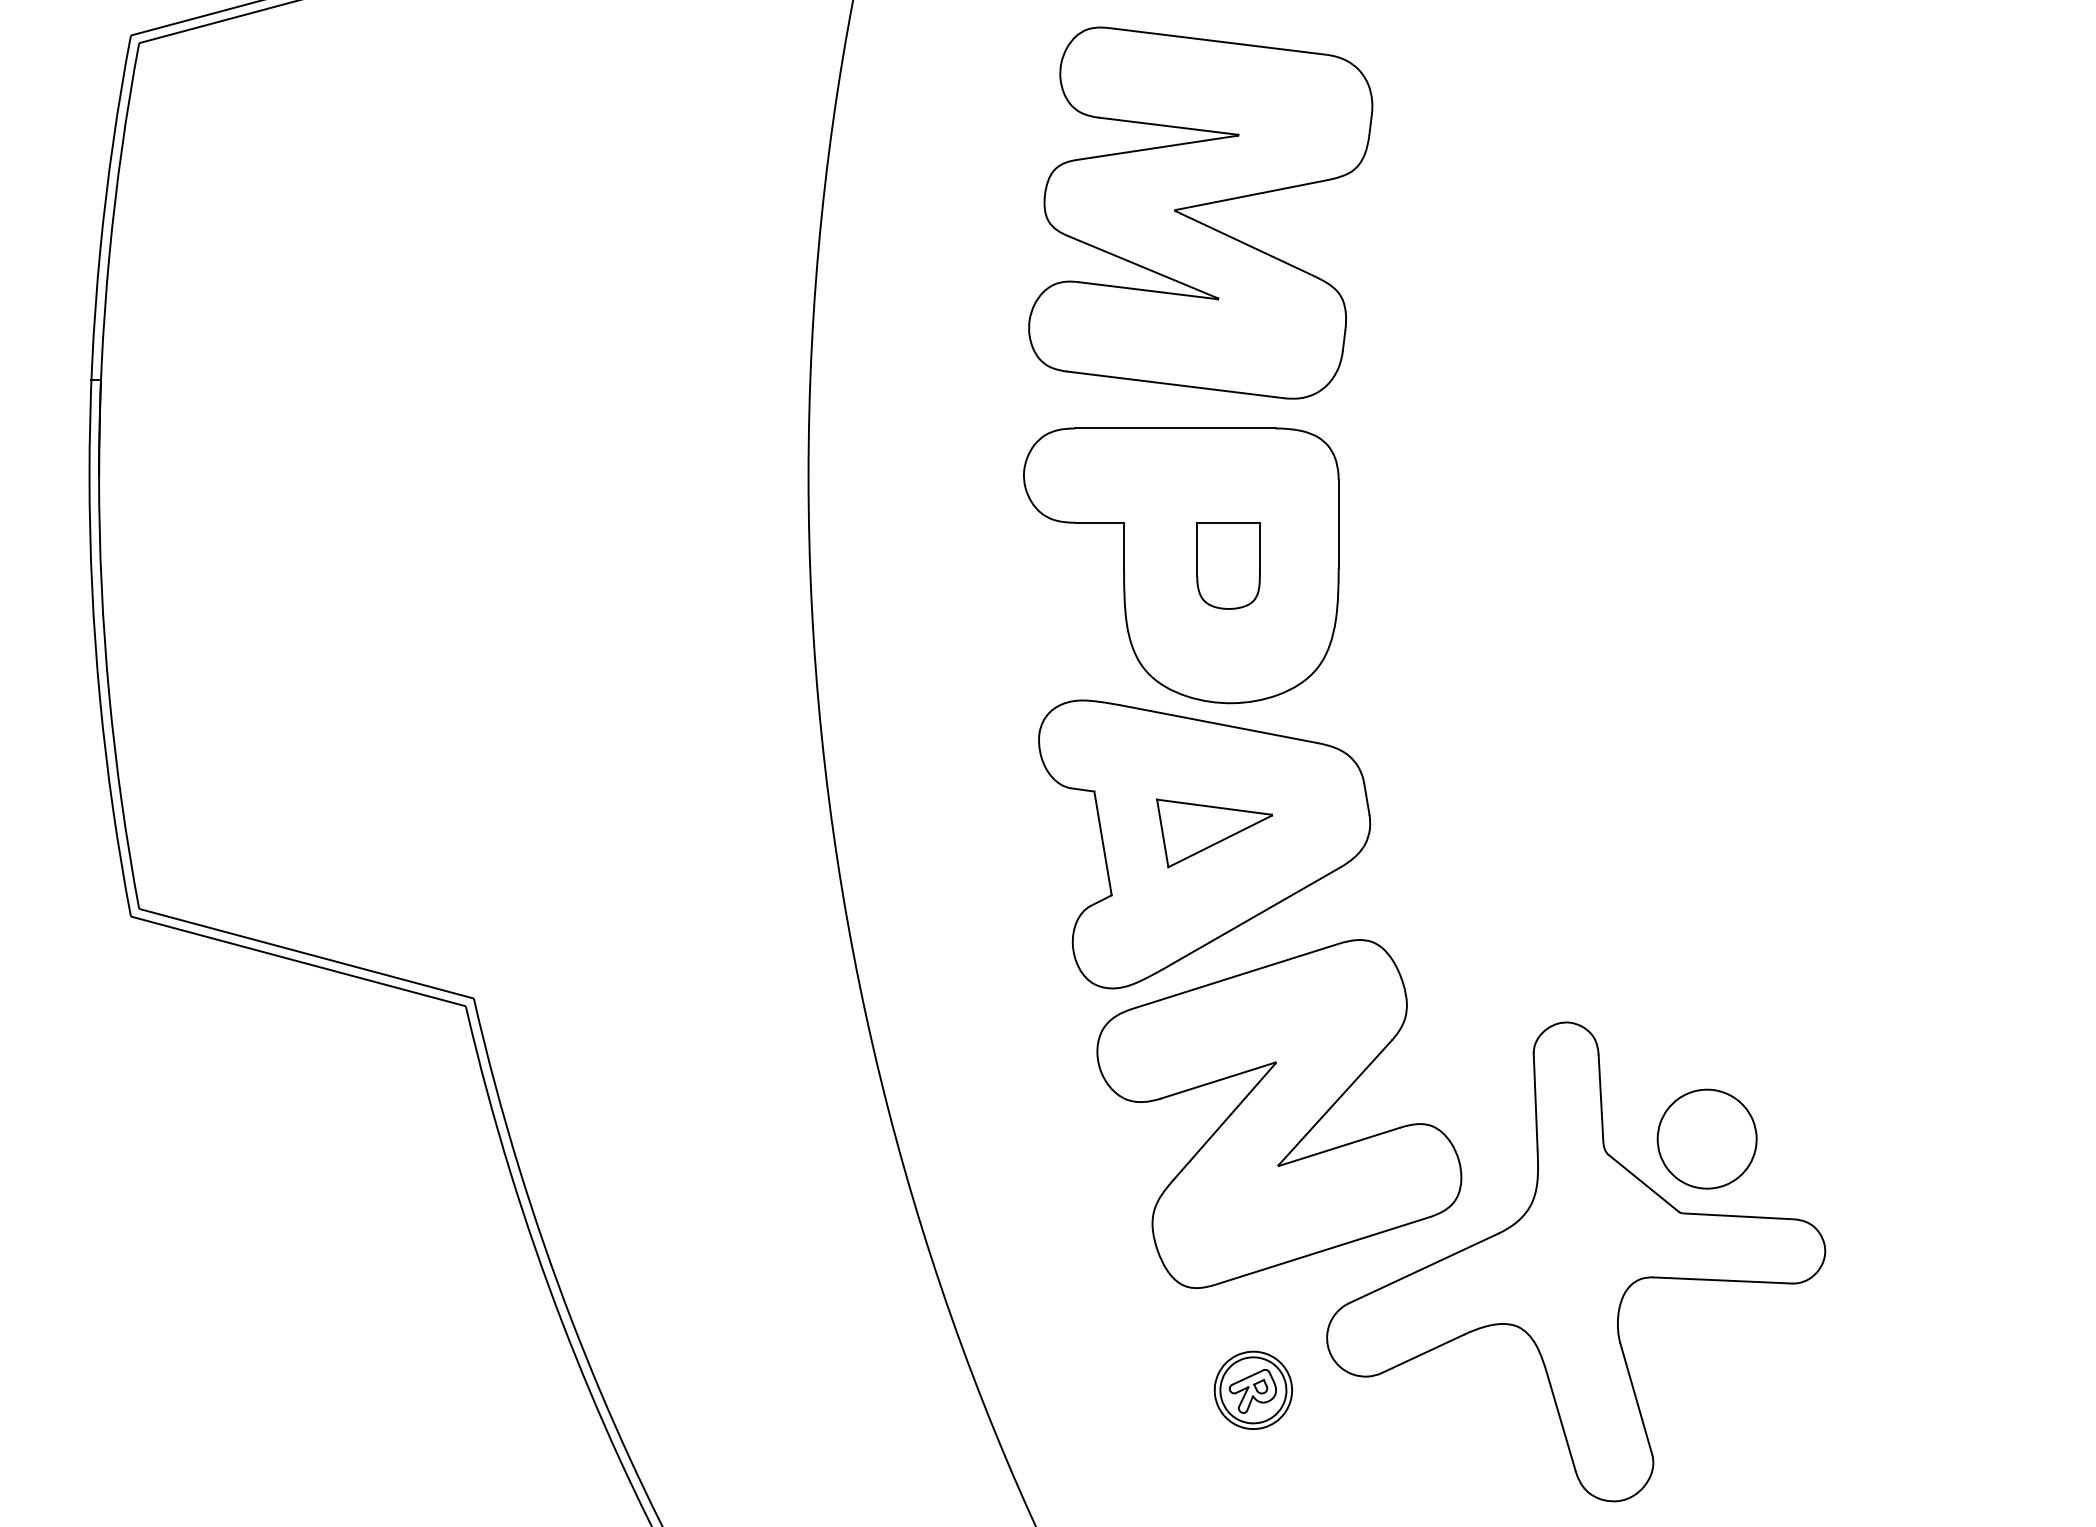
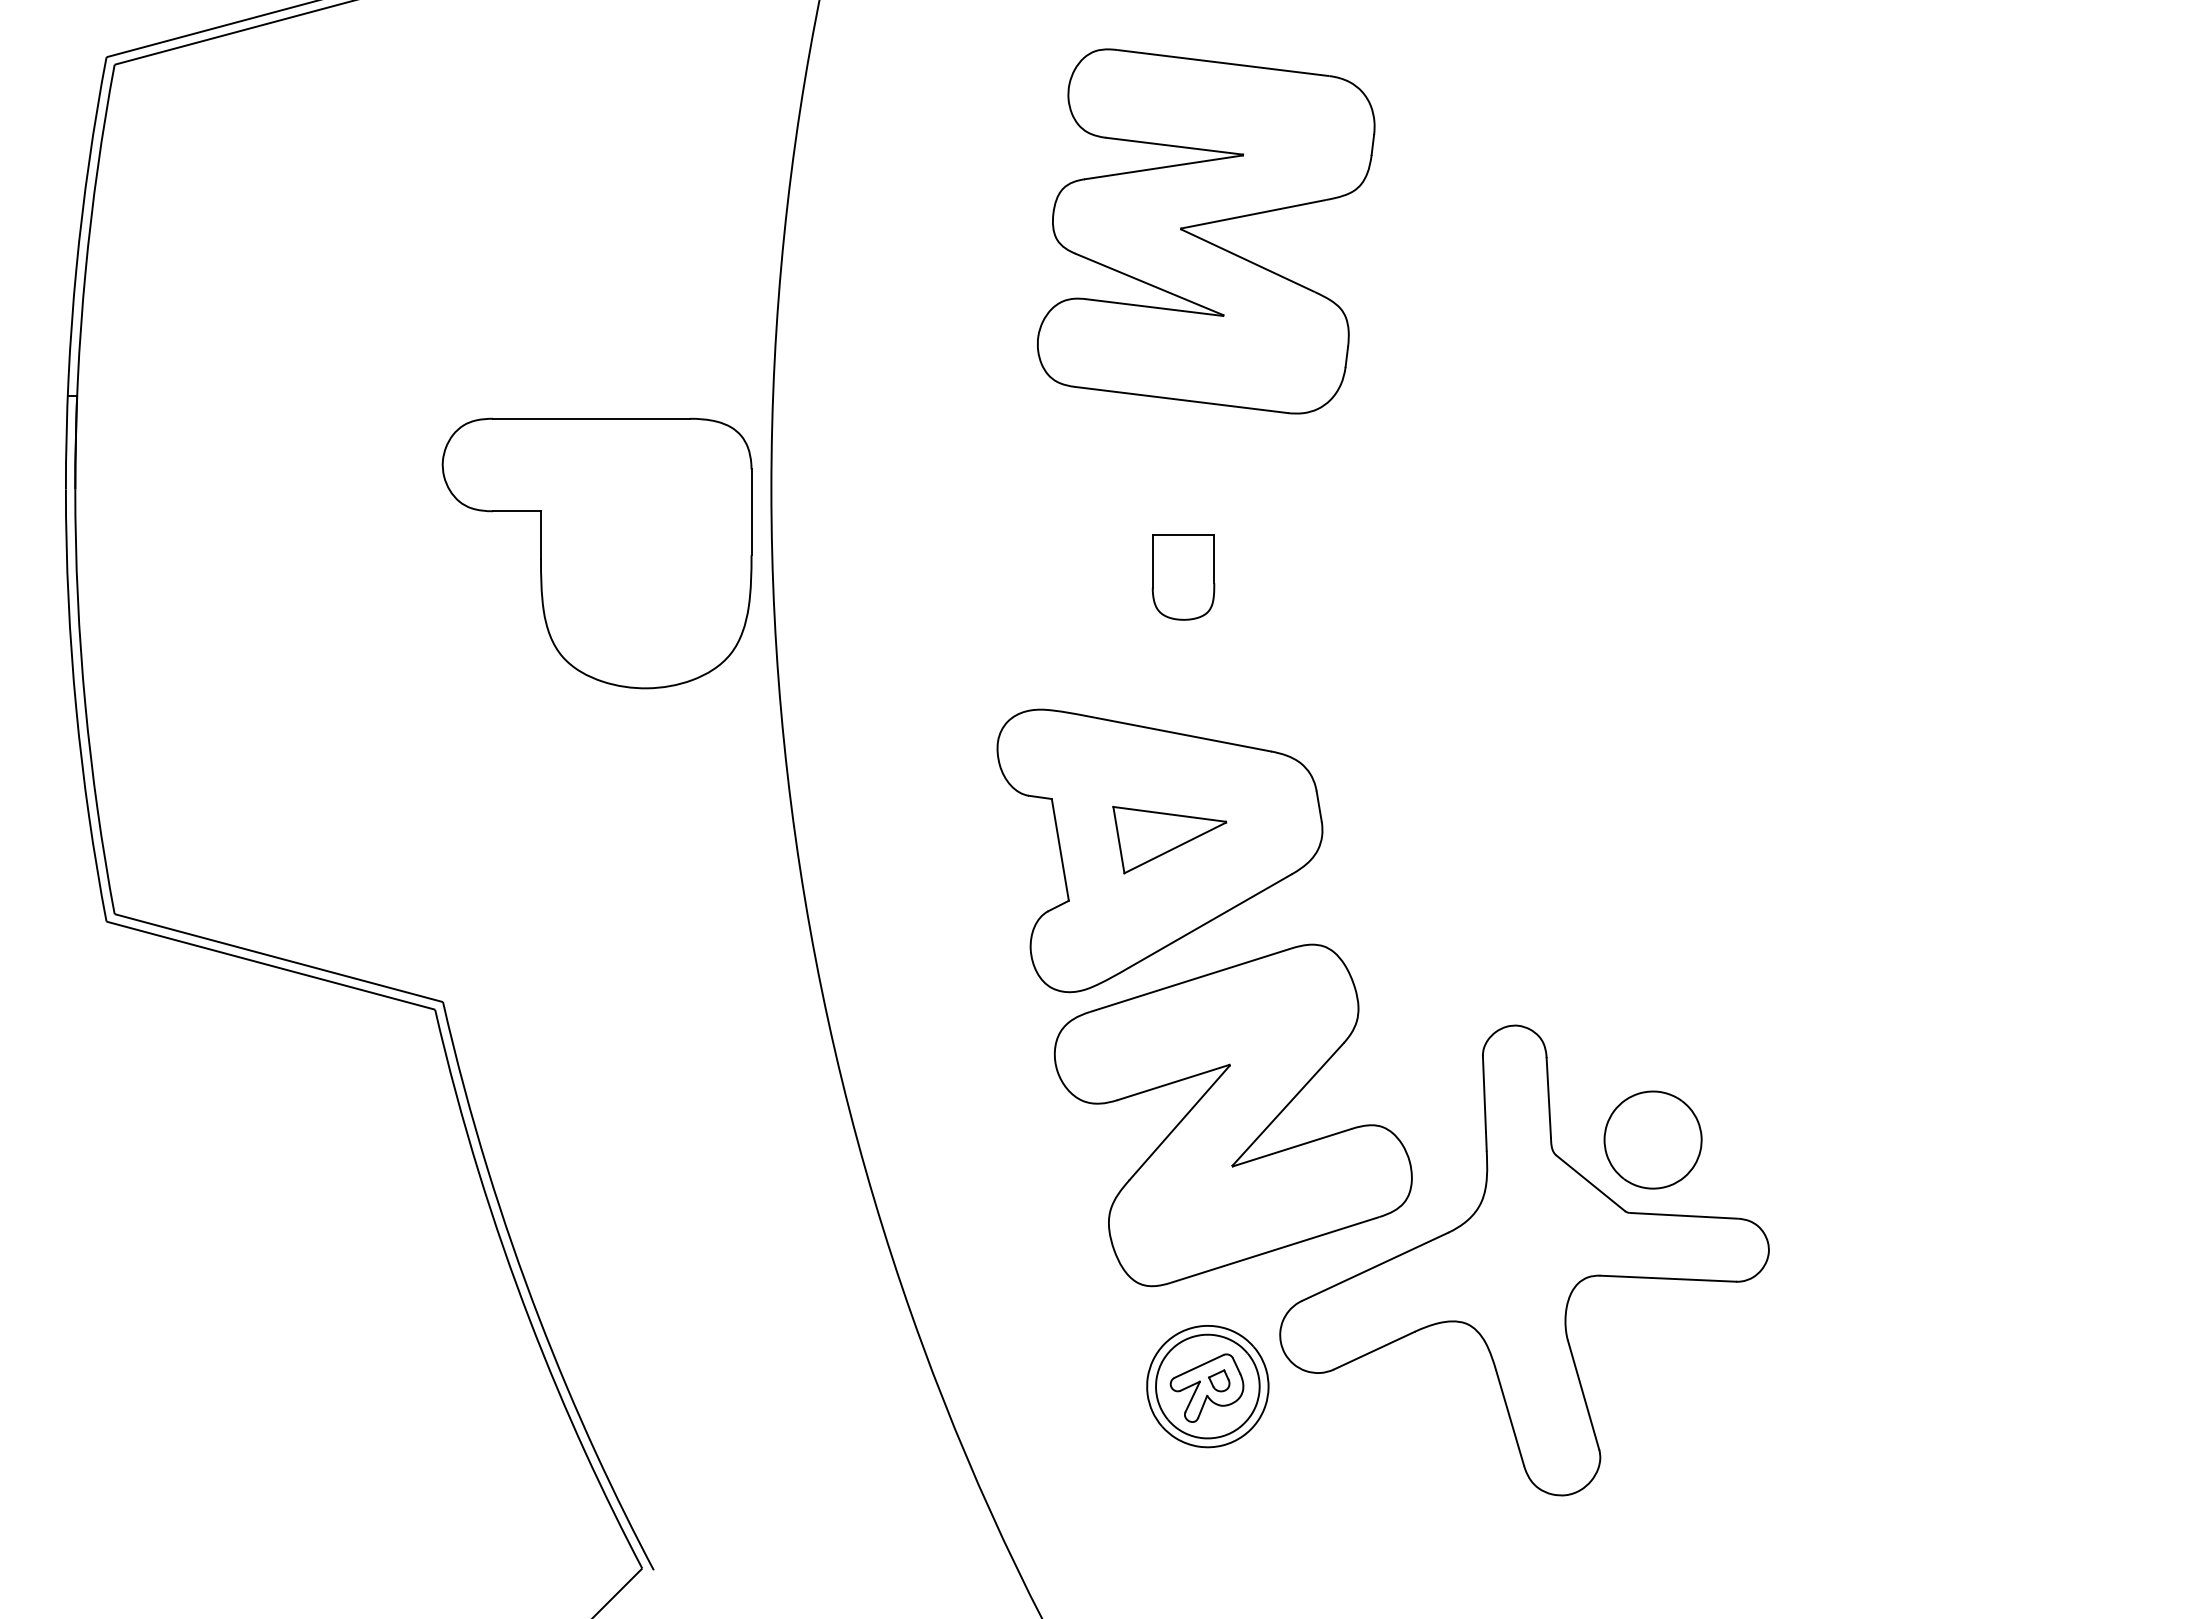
part: (1201, 206) -> (1206, 224), moved
part: (1180, 565) -> (596, 553), moved
part: (1253, 1390) -> (1207, 1386), size x1.6

